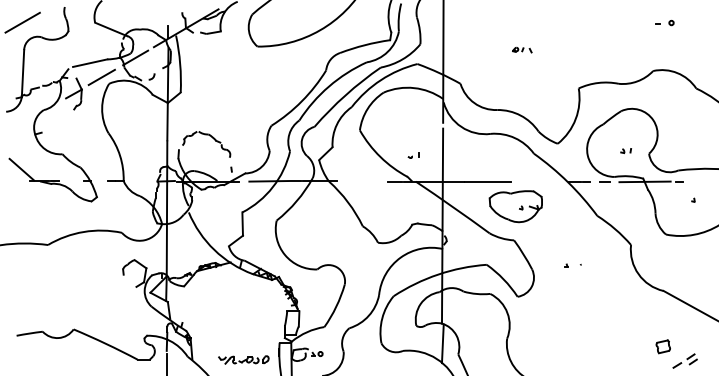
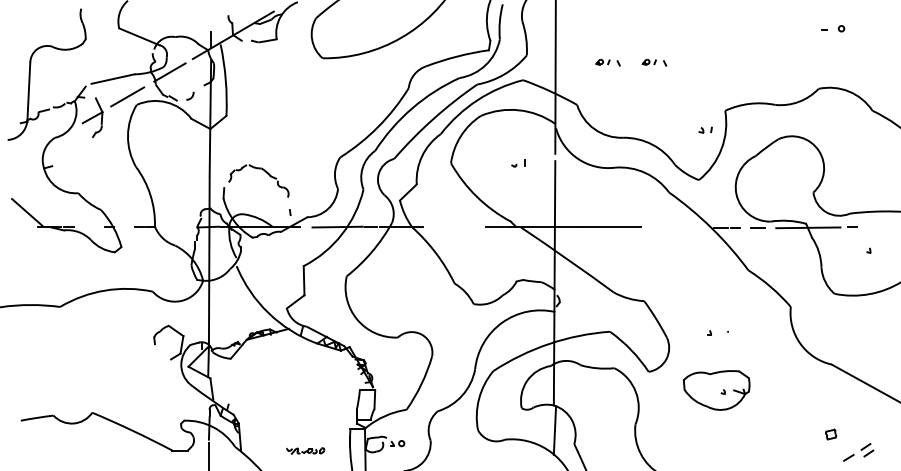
line: (22, 22) -> (28, 28), removed
part: (485, 49) -> (608, 61), added
part: (625, 150) -> (704, 129), moved
part: (413, 155) -> (518, 163), moved
part: (515, 206) -> (716, 390), moved
part: (662, 346) -> (830, 434), size x0.6
part: (243, 359) -> (305, 450), size x0.6

